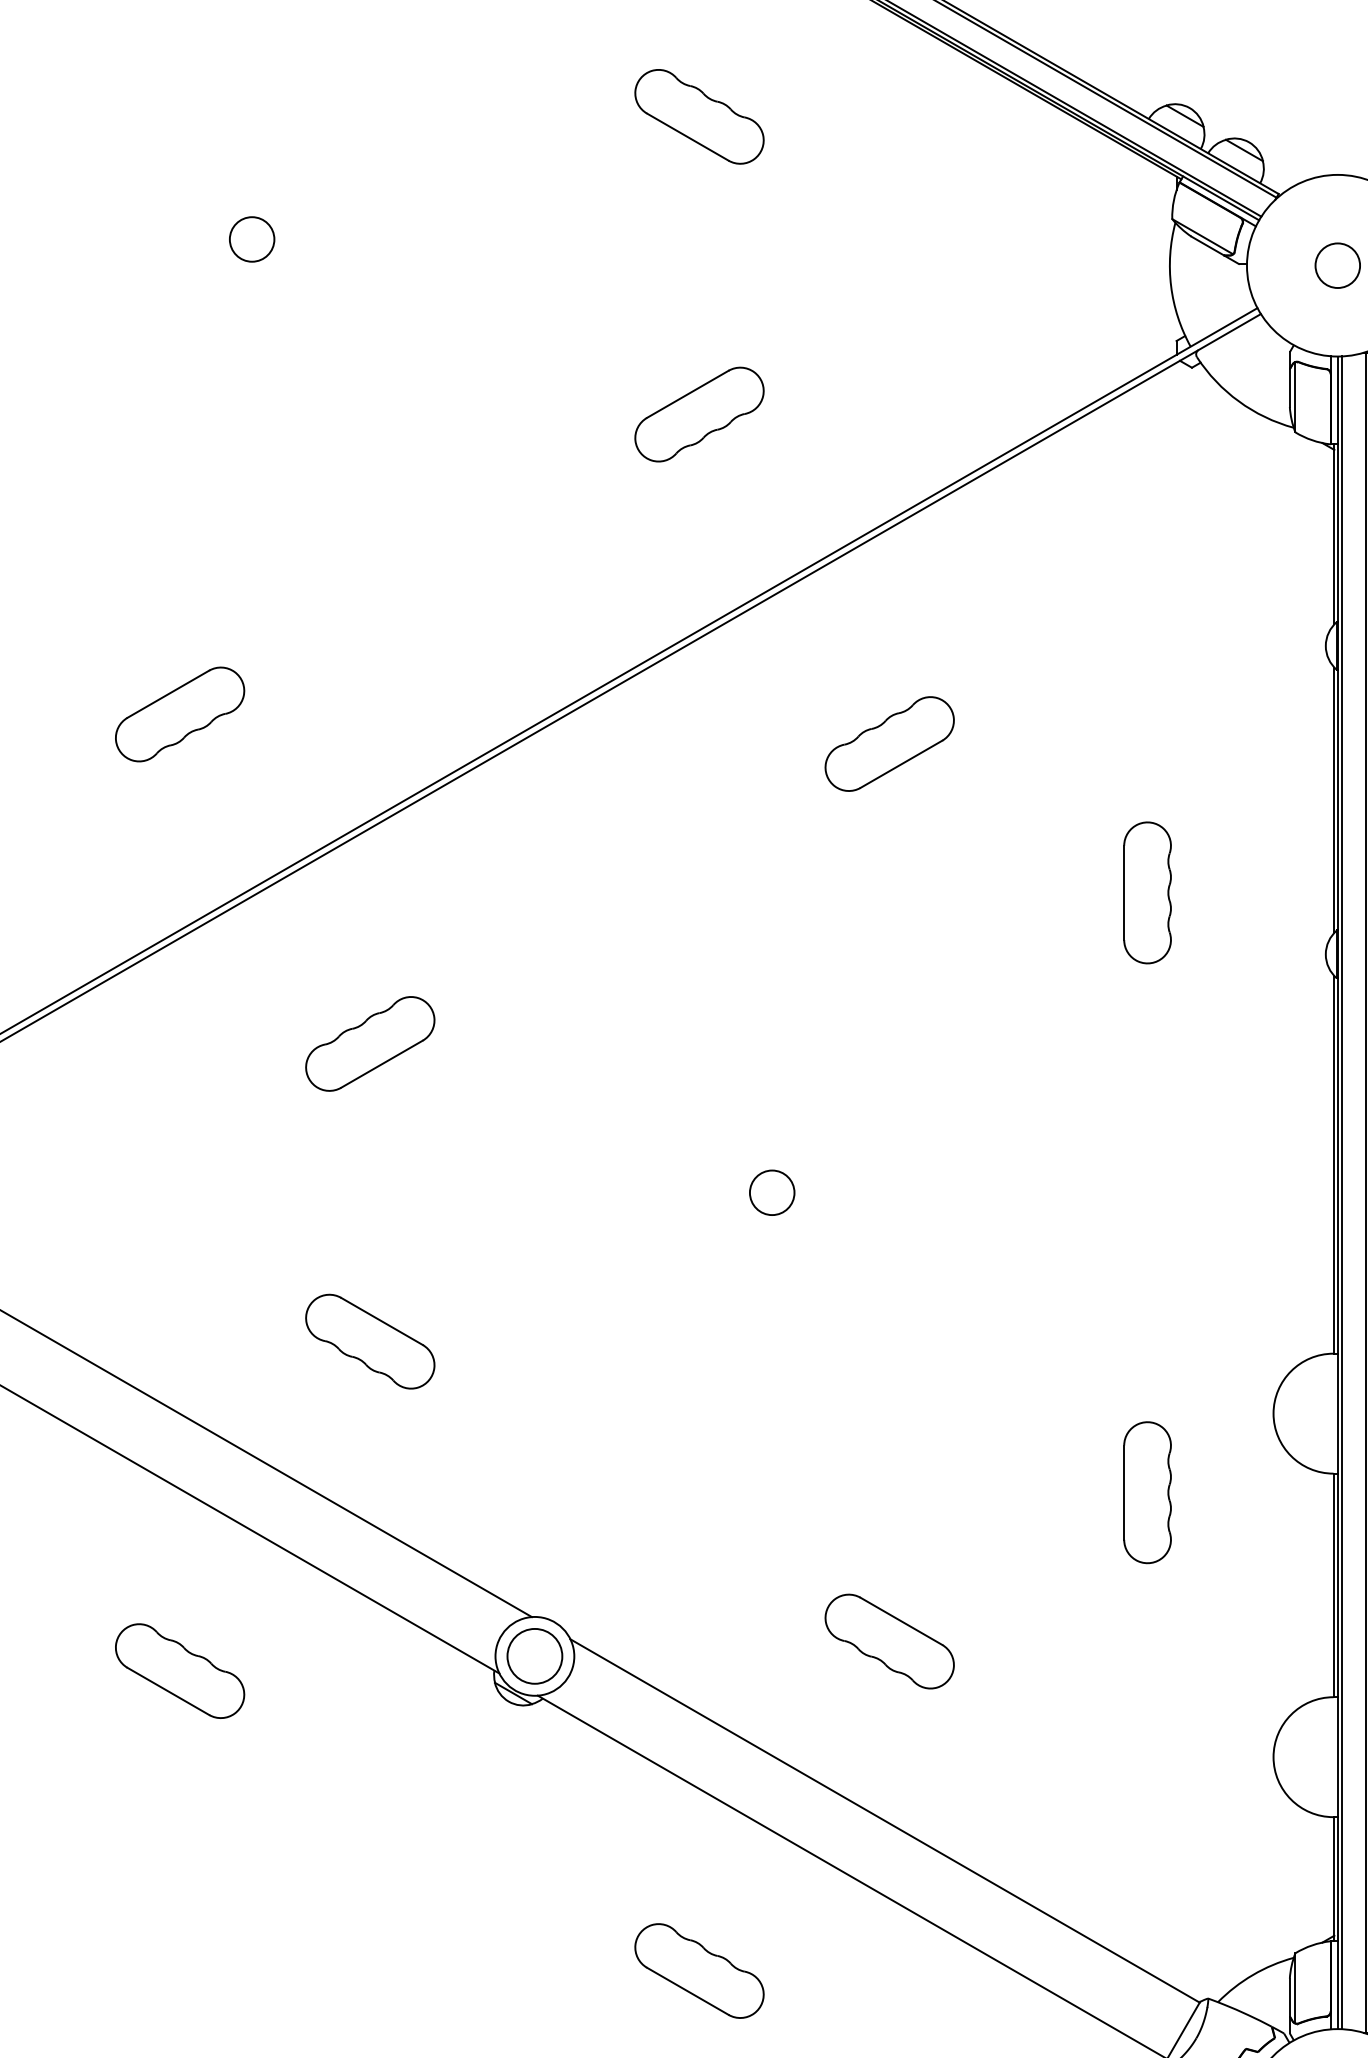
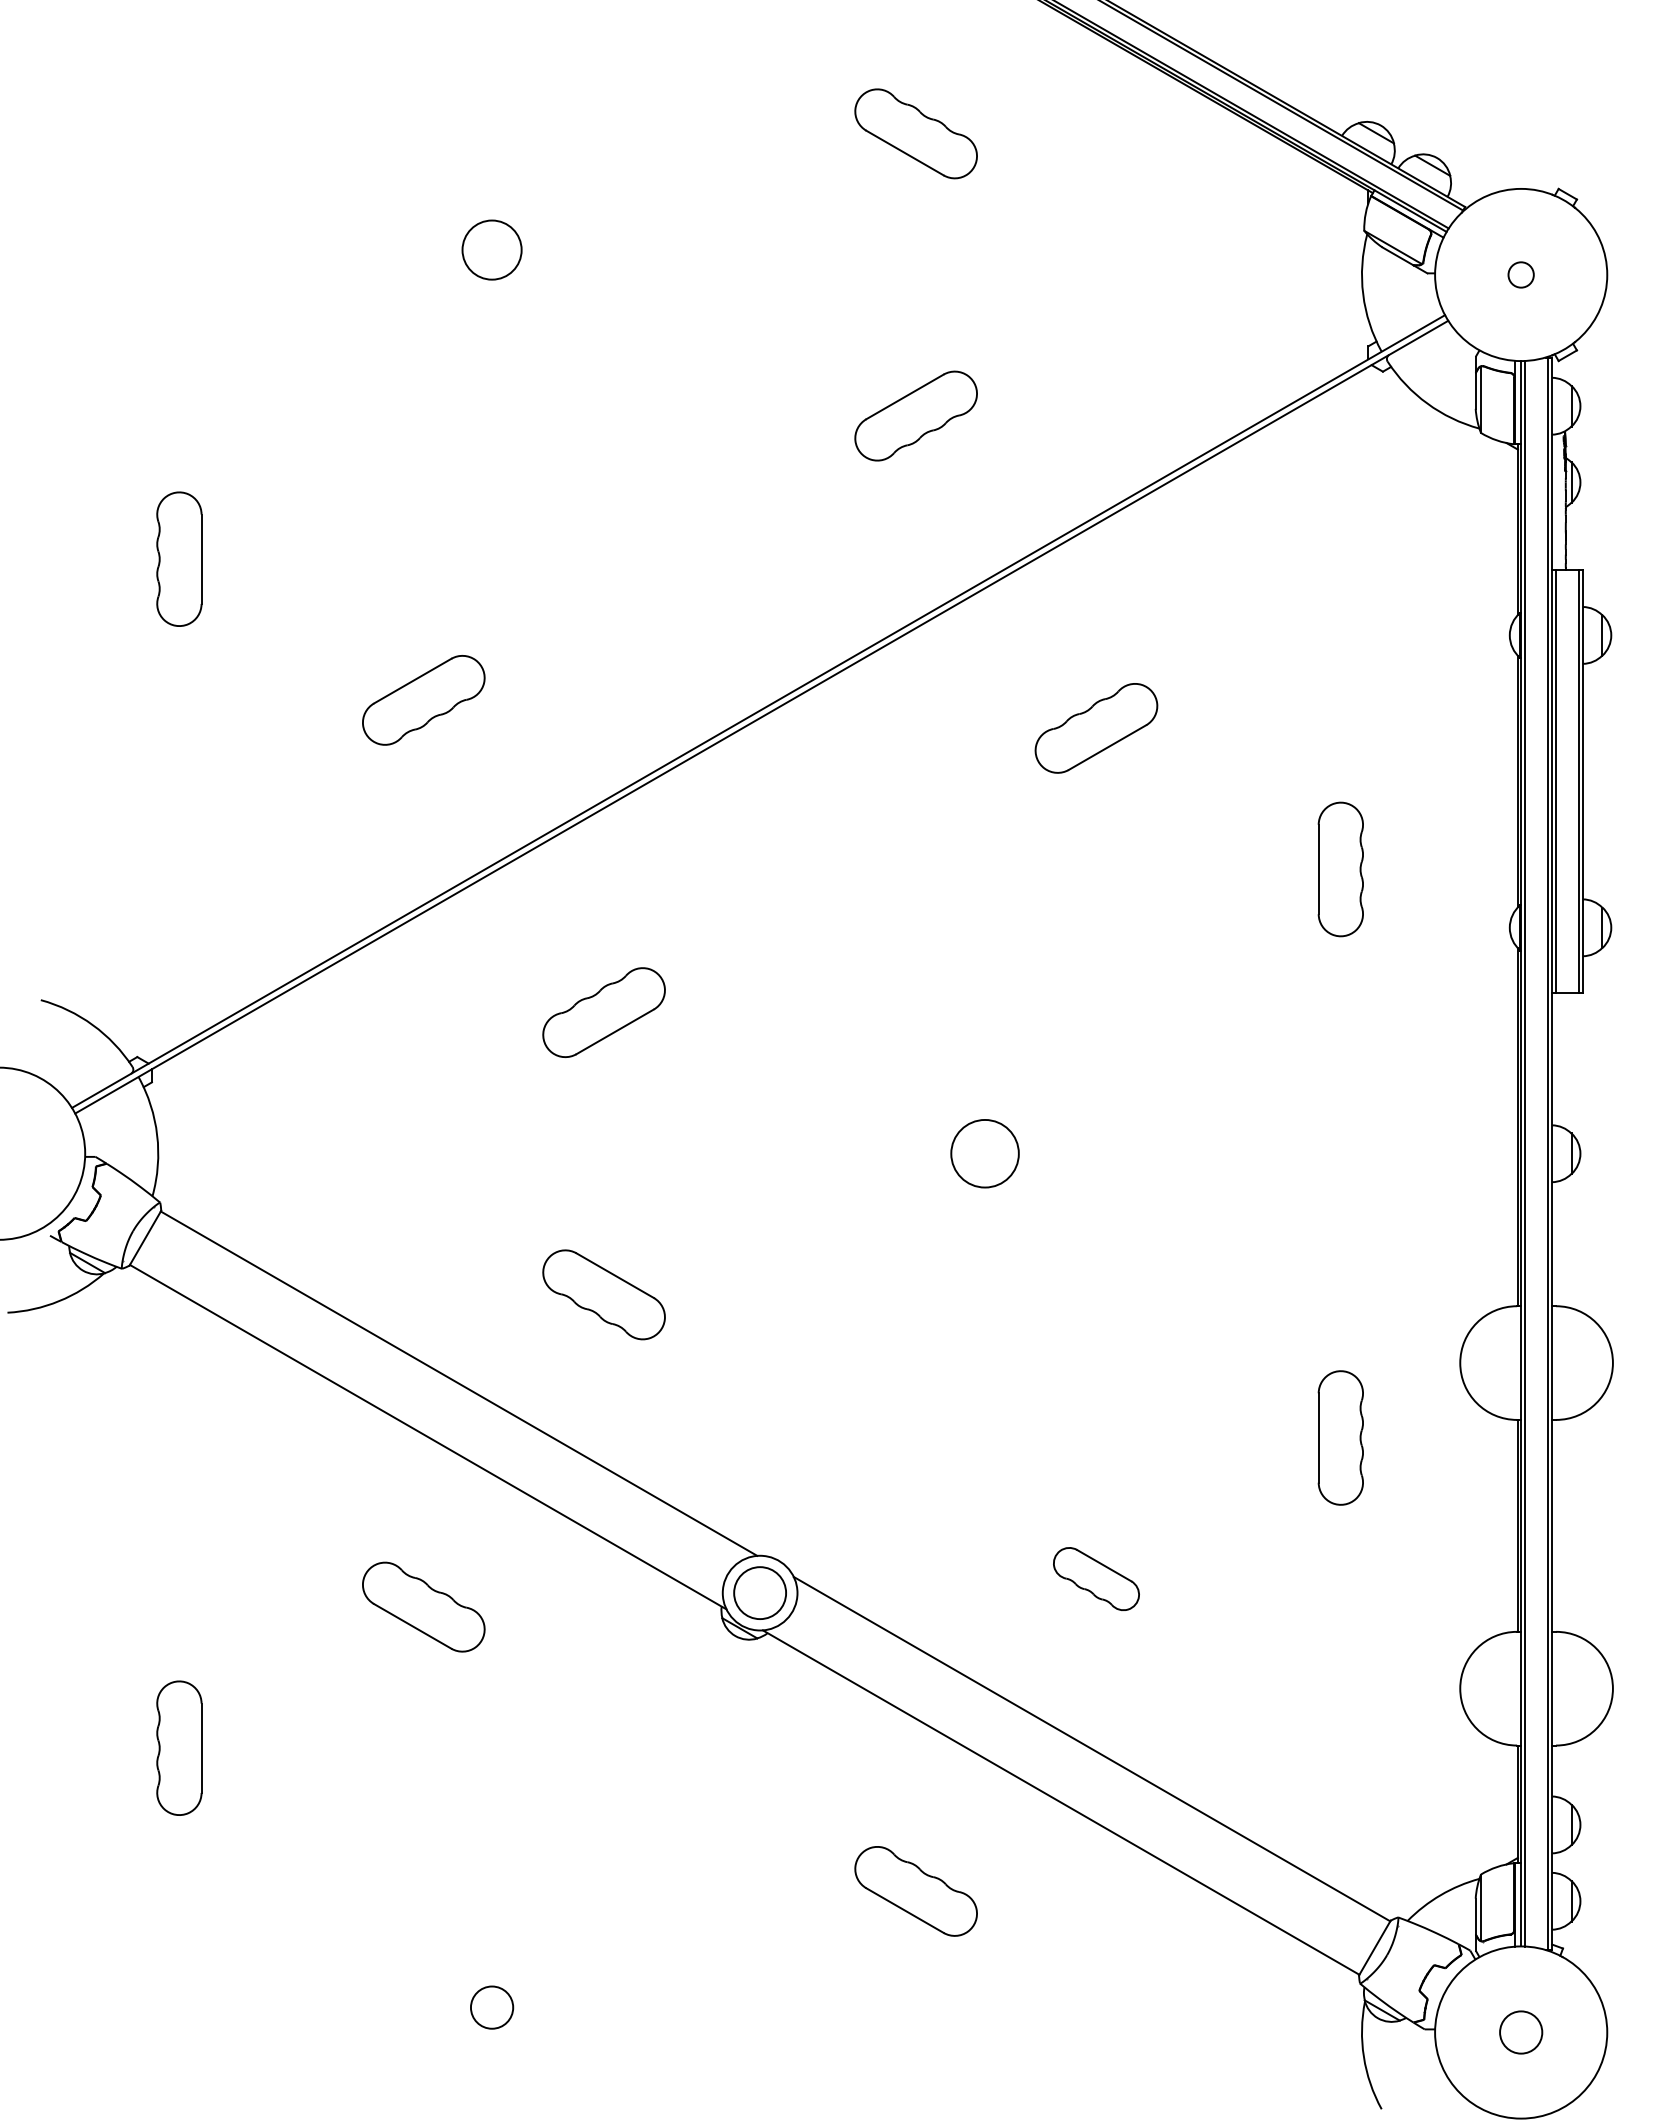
circle: (251, 238) -> (491, 249), size x1.4
circle: (1338, 265) -> (1521, 274), size x0.6
circle: (771, 1192) -> (984, 1153), size x1.6
part: (889, 1640) -> (1096, 1578), size x0.7

